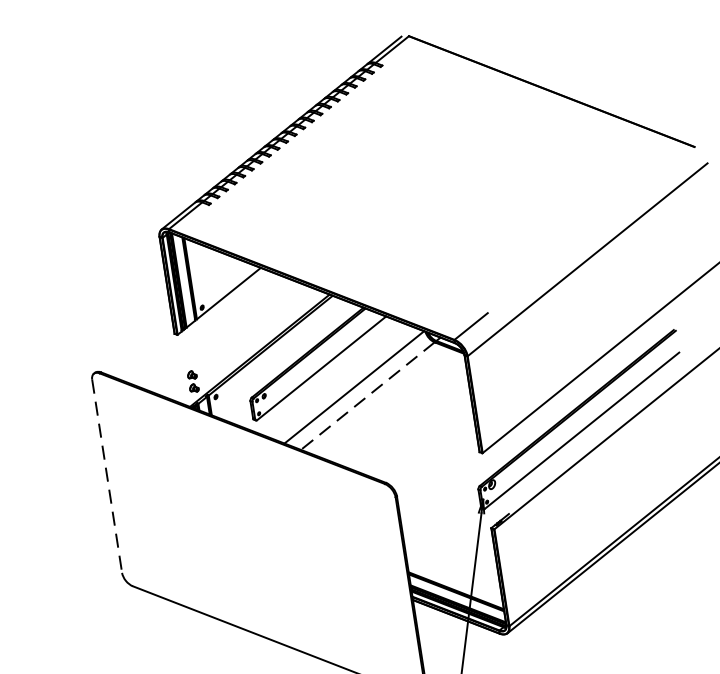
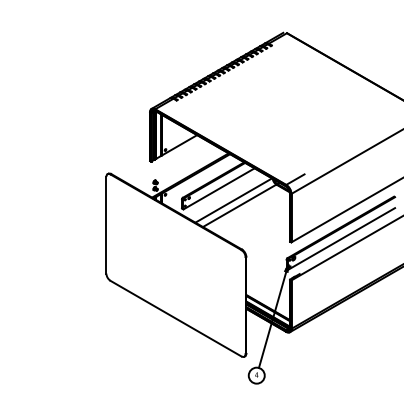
line: (367, 397) -> (239, 206), dashed -> solid
line: (107, 476) -> (106, 225), dashed -> solid

